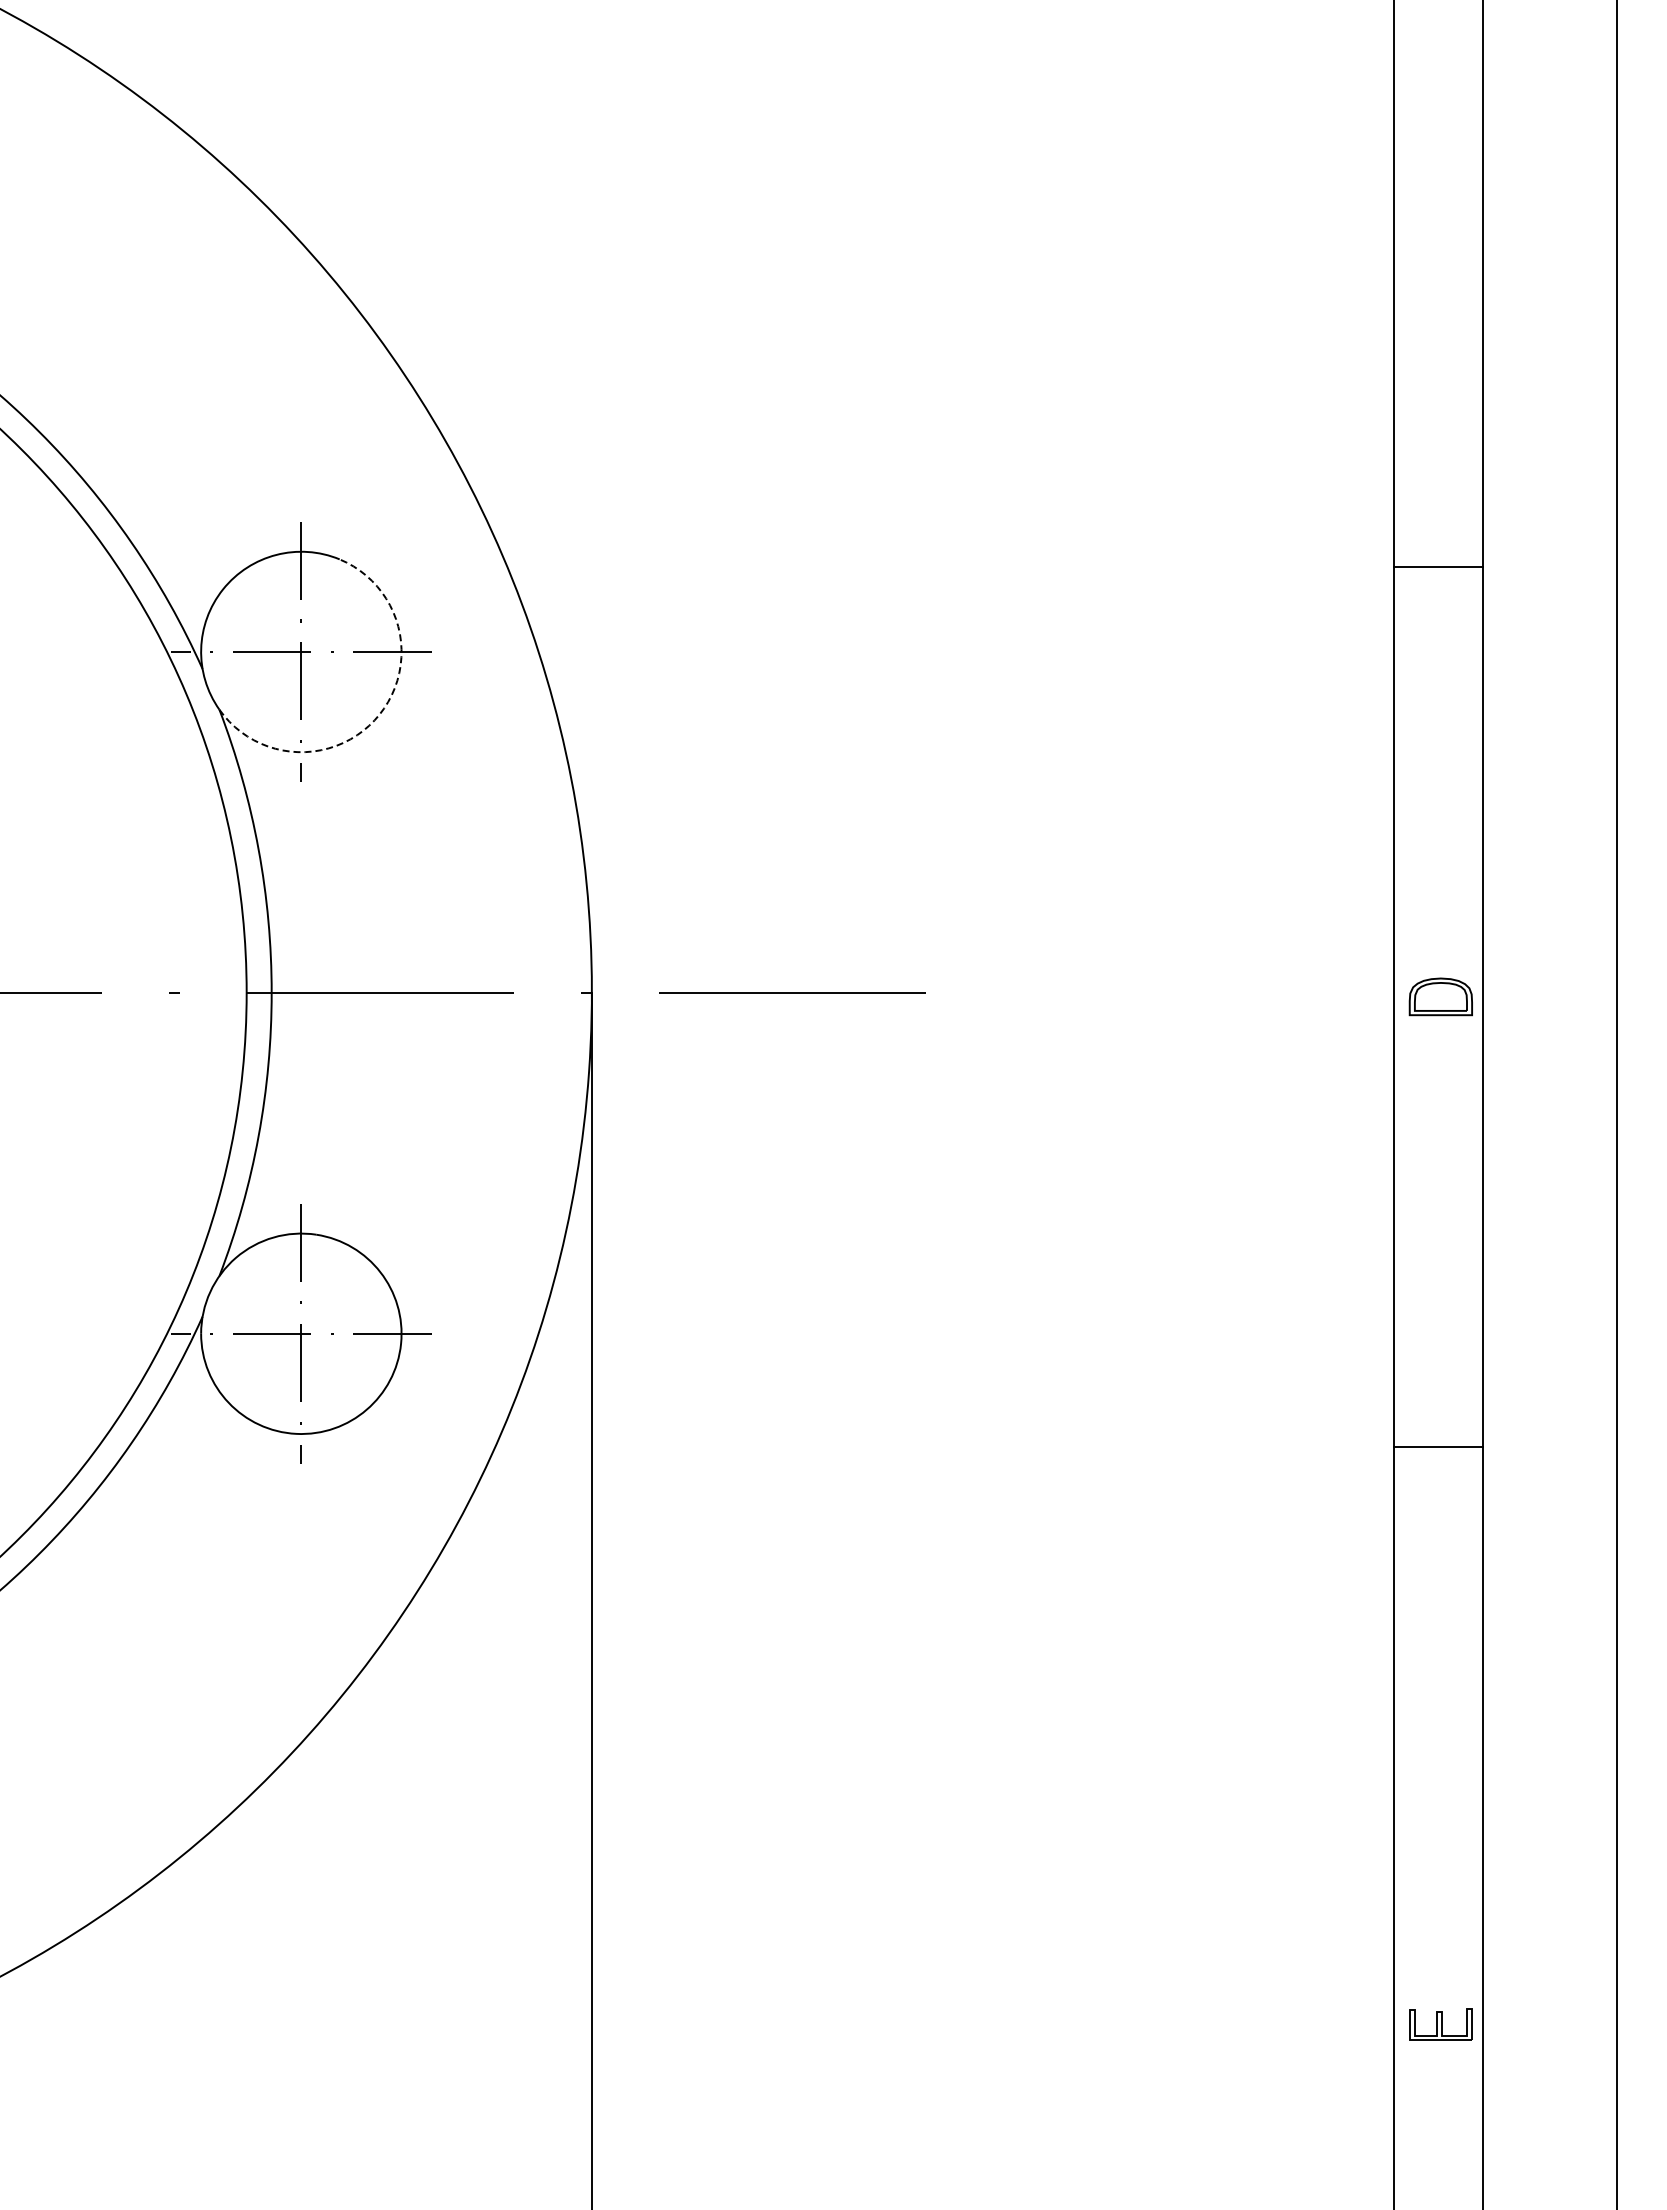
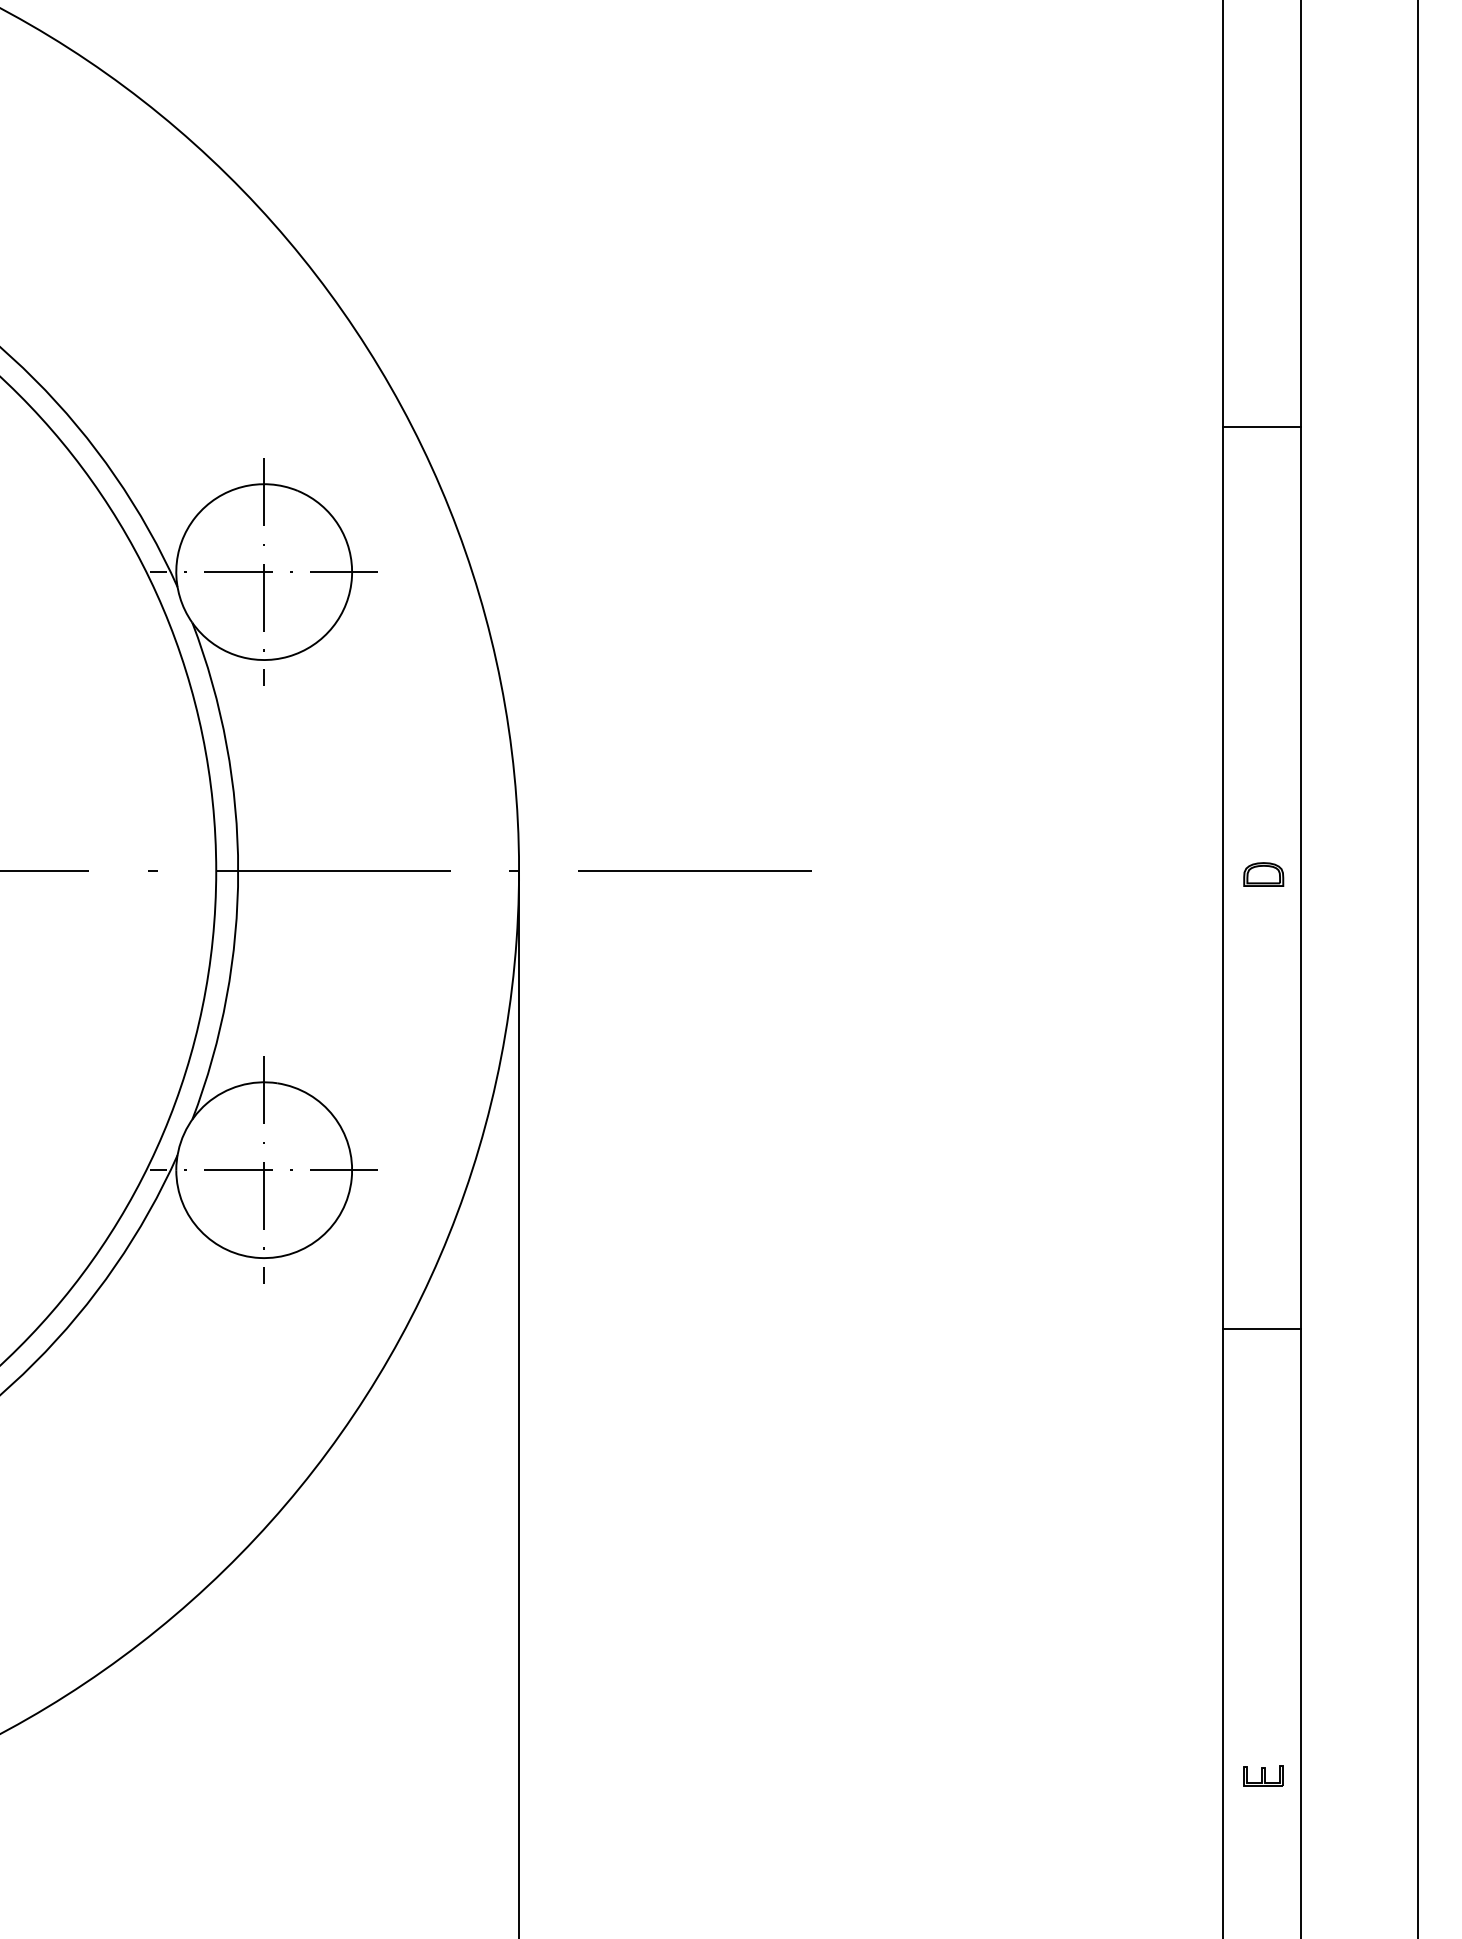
line: (1438, 566) -> (1261, 426), moved
arc: (379, 714) -> (332, 626), dashed -> solid
part: (1440, 996) -> (1263, 874), size x0.71
line: (1438, 1447) -> (1261, 1329), moved
part: (1440, 2024) -> (1263, 1776), size x0.71

